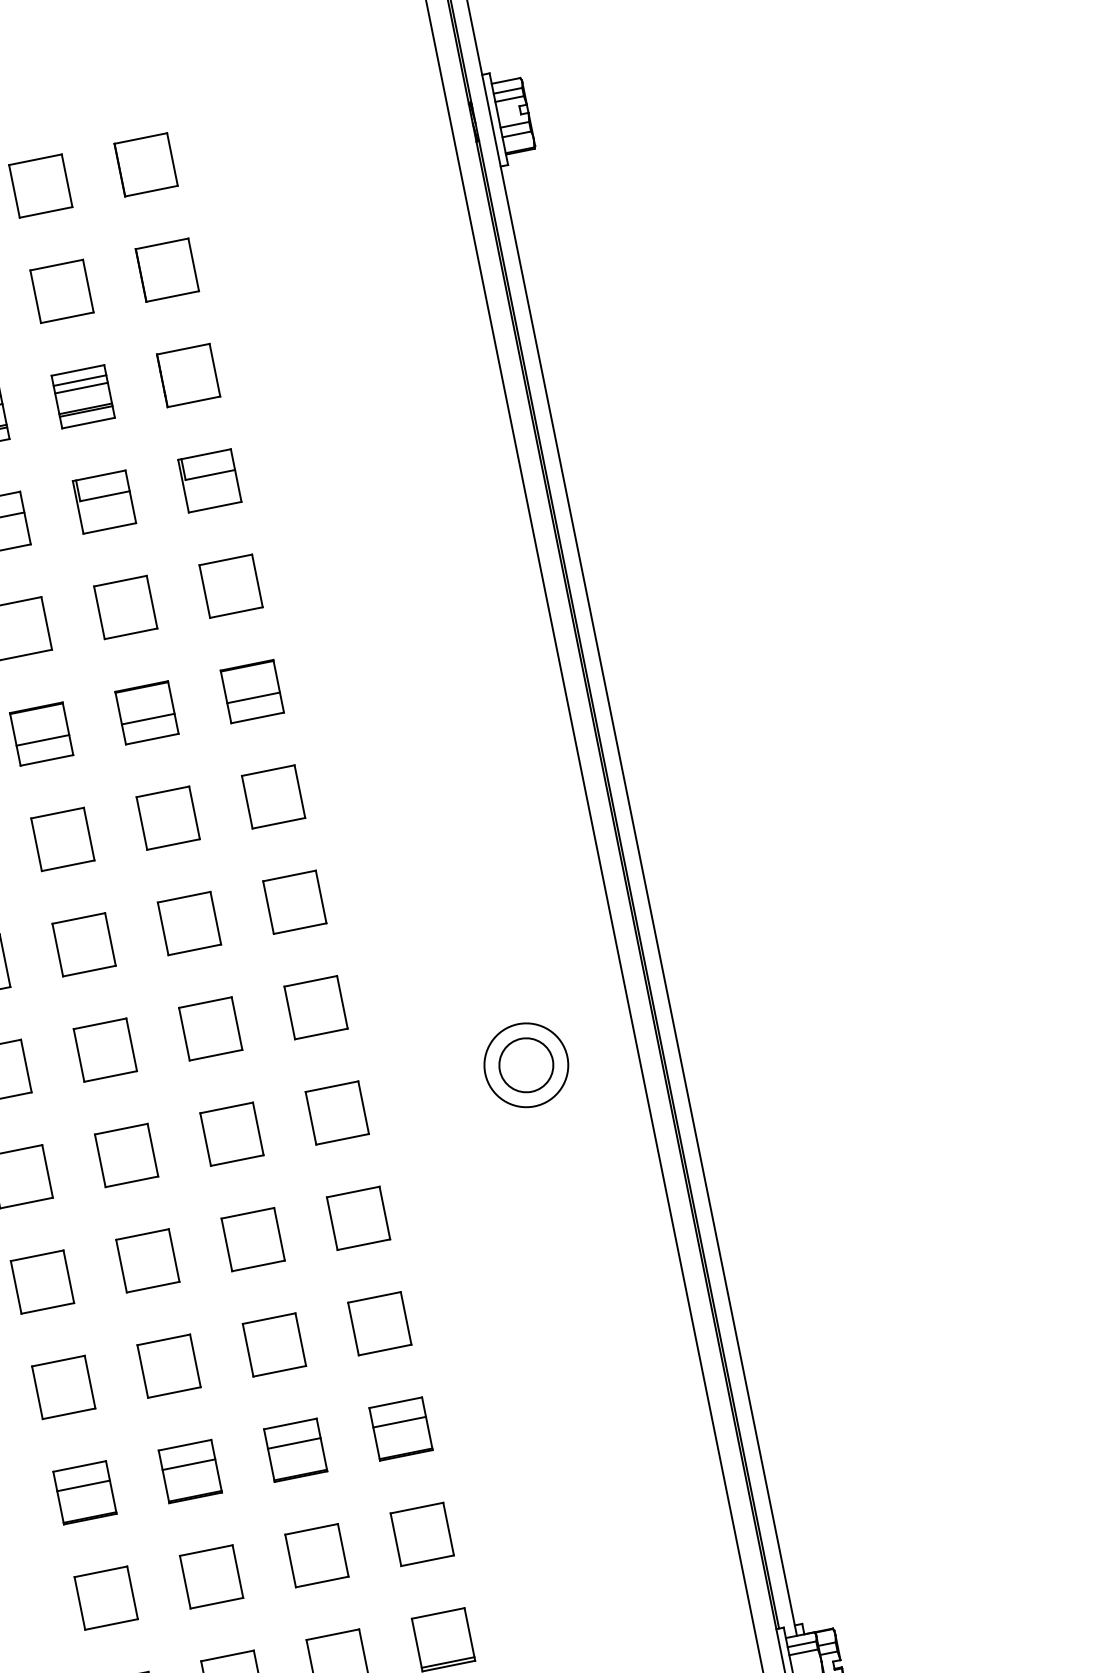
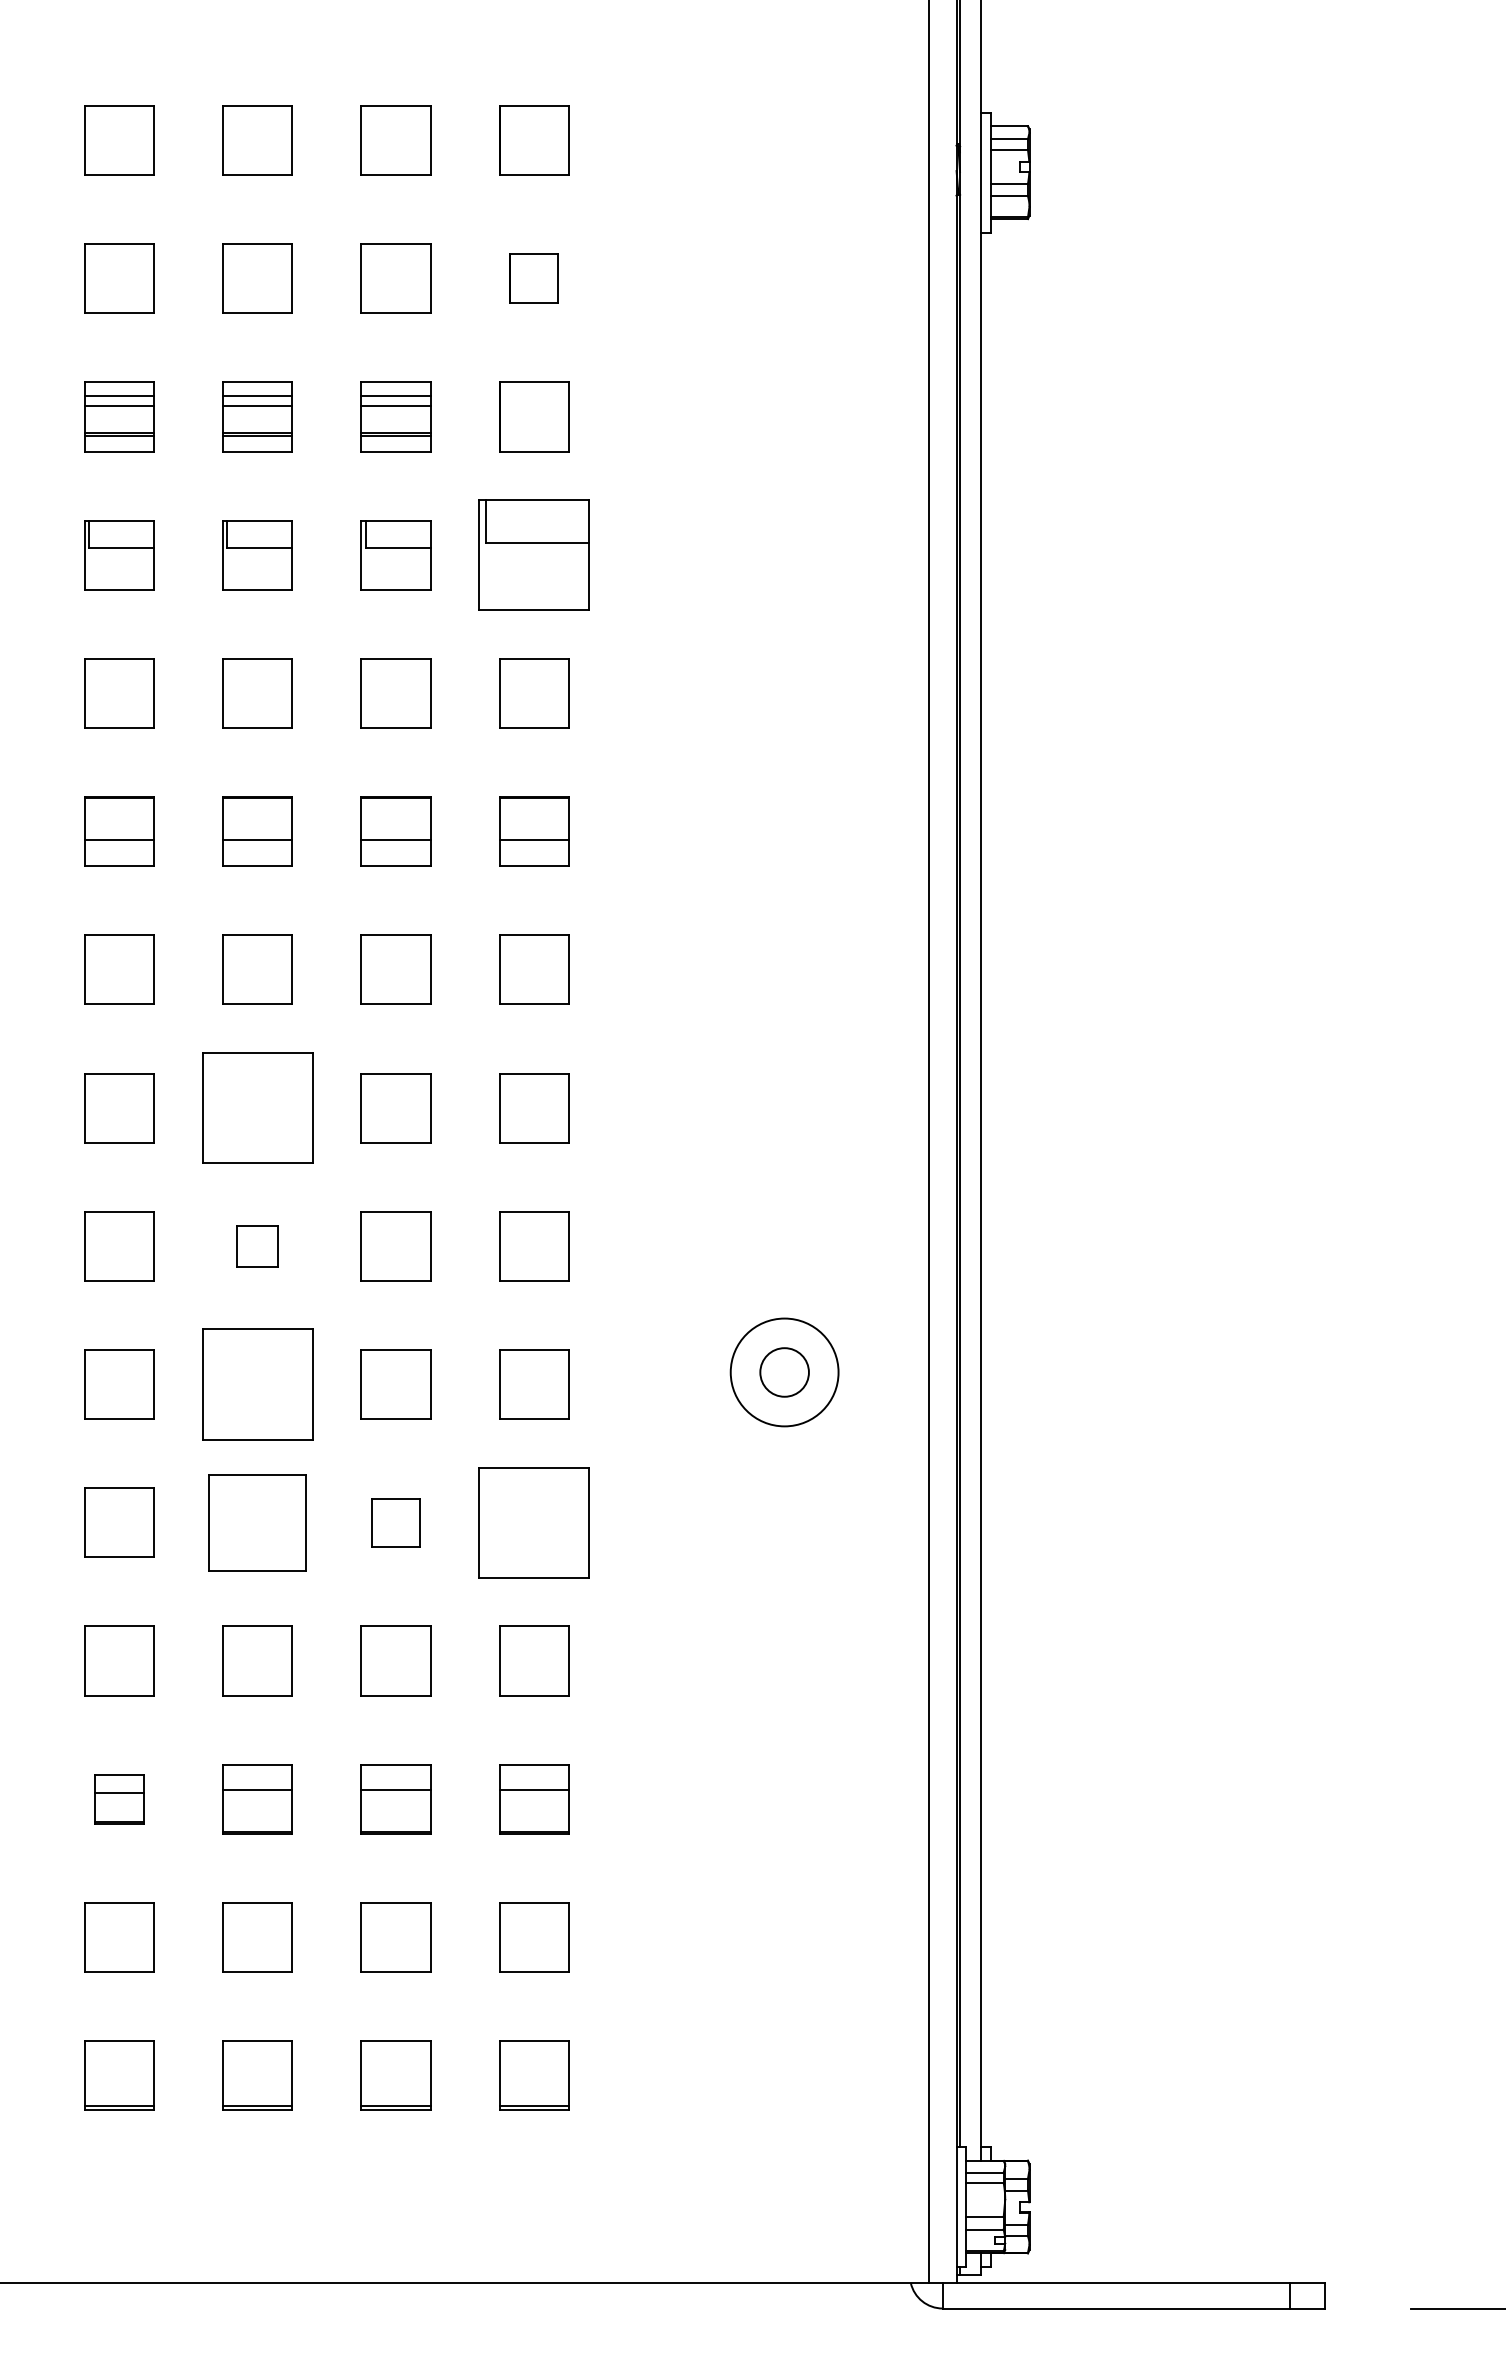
part: (167, 269) -> (534, 278), size x0.7
part: (210, 481) -> (534, 555), size x1.6
part: (84, 945) -> (257, 1108), size x1.6
part: (105, 1050) -> (257, 1246), size x0.6
circle: (526, 1065) -> (784, 1372), size x0.7
part: (126, 1155) -> (257, 1384), size x1.6
part: (358, 1218) -> (534, 1522), size x1.6
part: (252, 1239) -> (395, 1522), size x0.7
part: (147, 1260) -> (257, 1522), size x1.4
part: (85, 1492) -> (119, 1799), size x0.7

